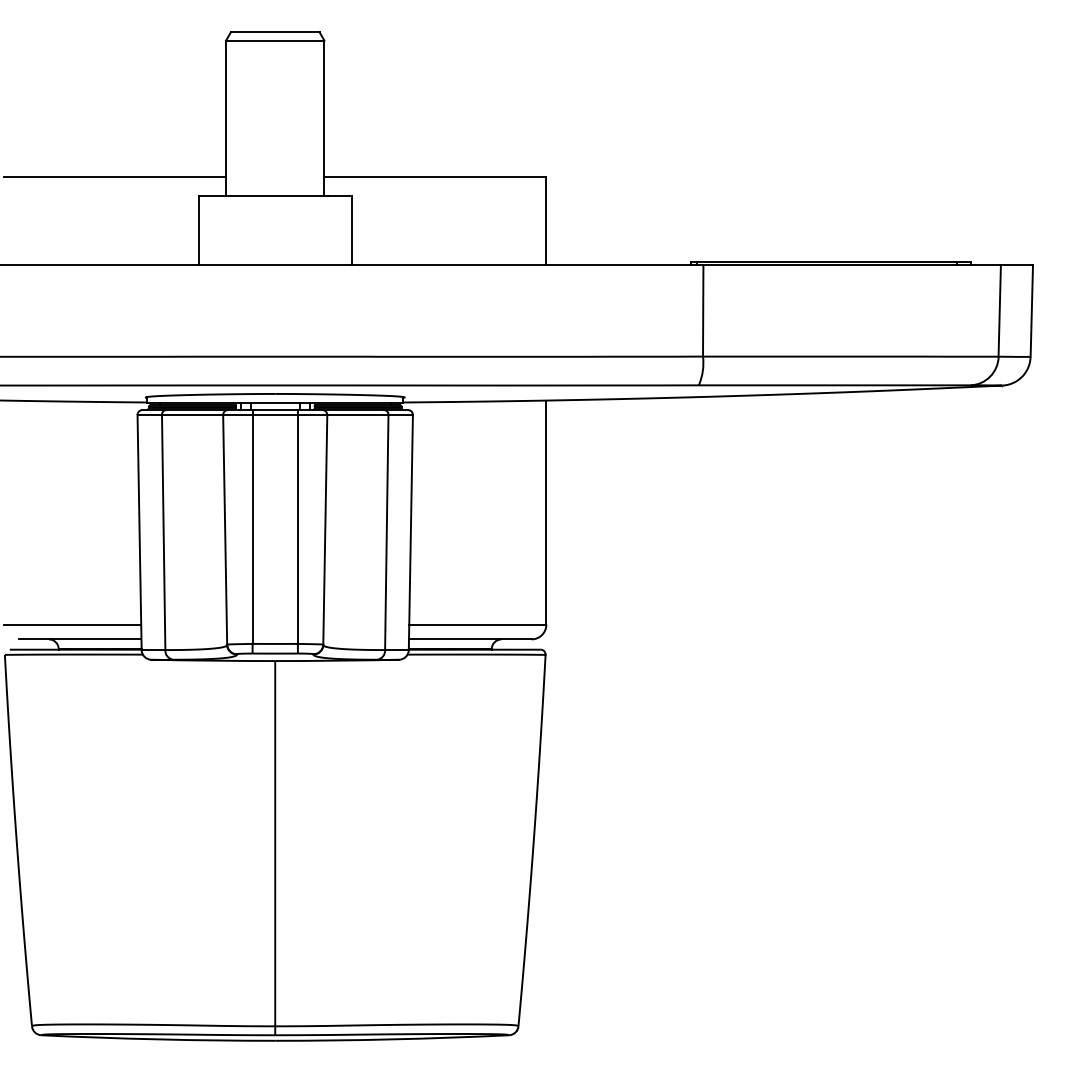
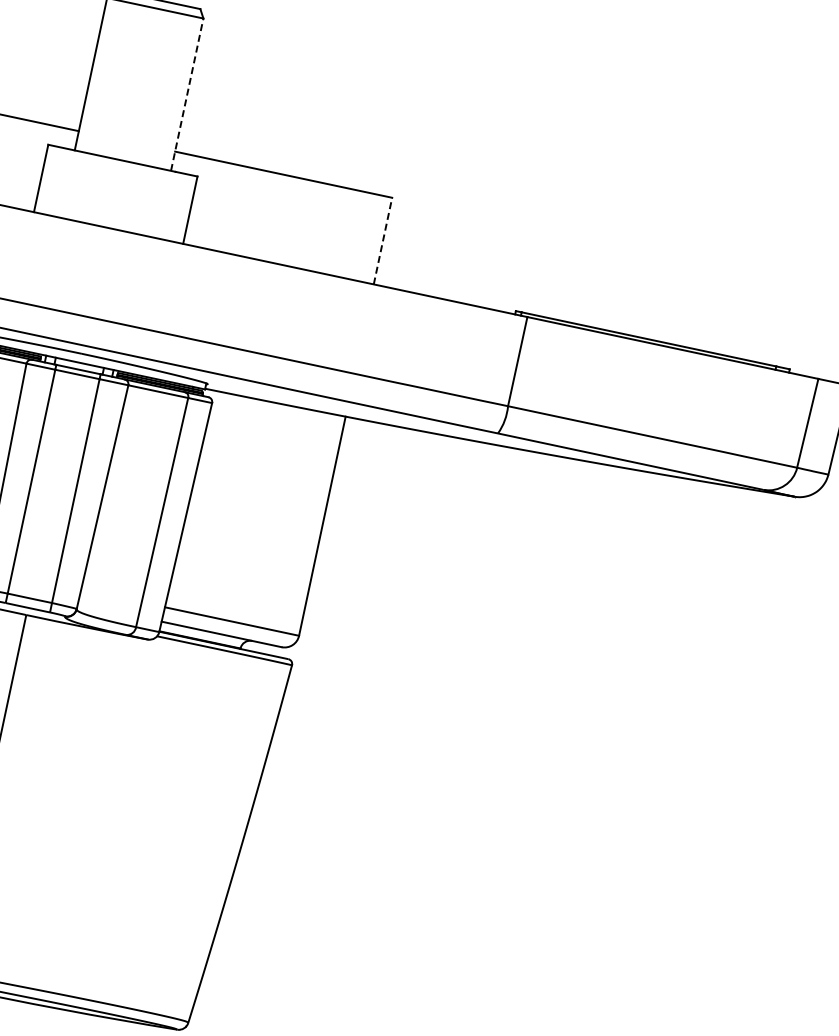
line: (324, 118) -> (187, 94), solid -> dashed
line: (546, 220) -> (383, 240), solid -> dashed

